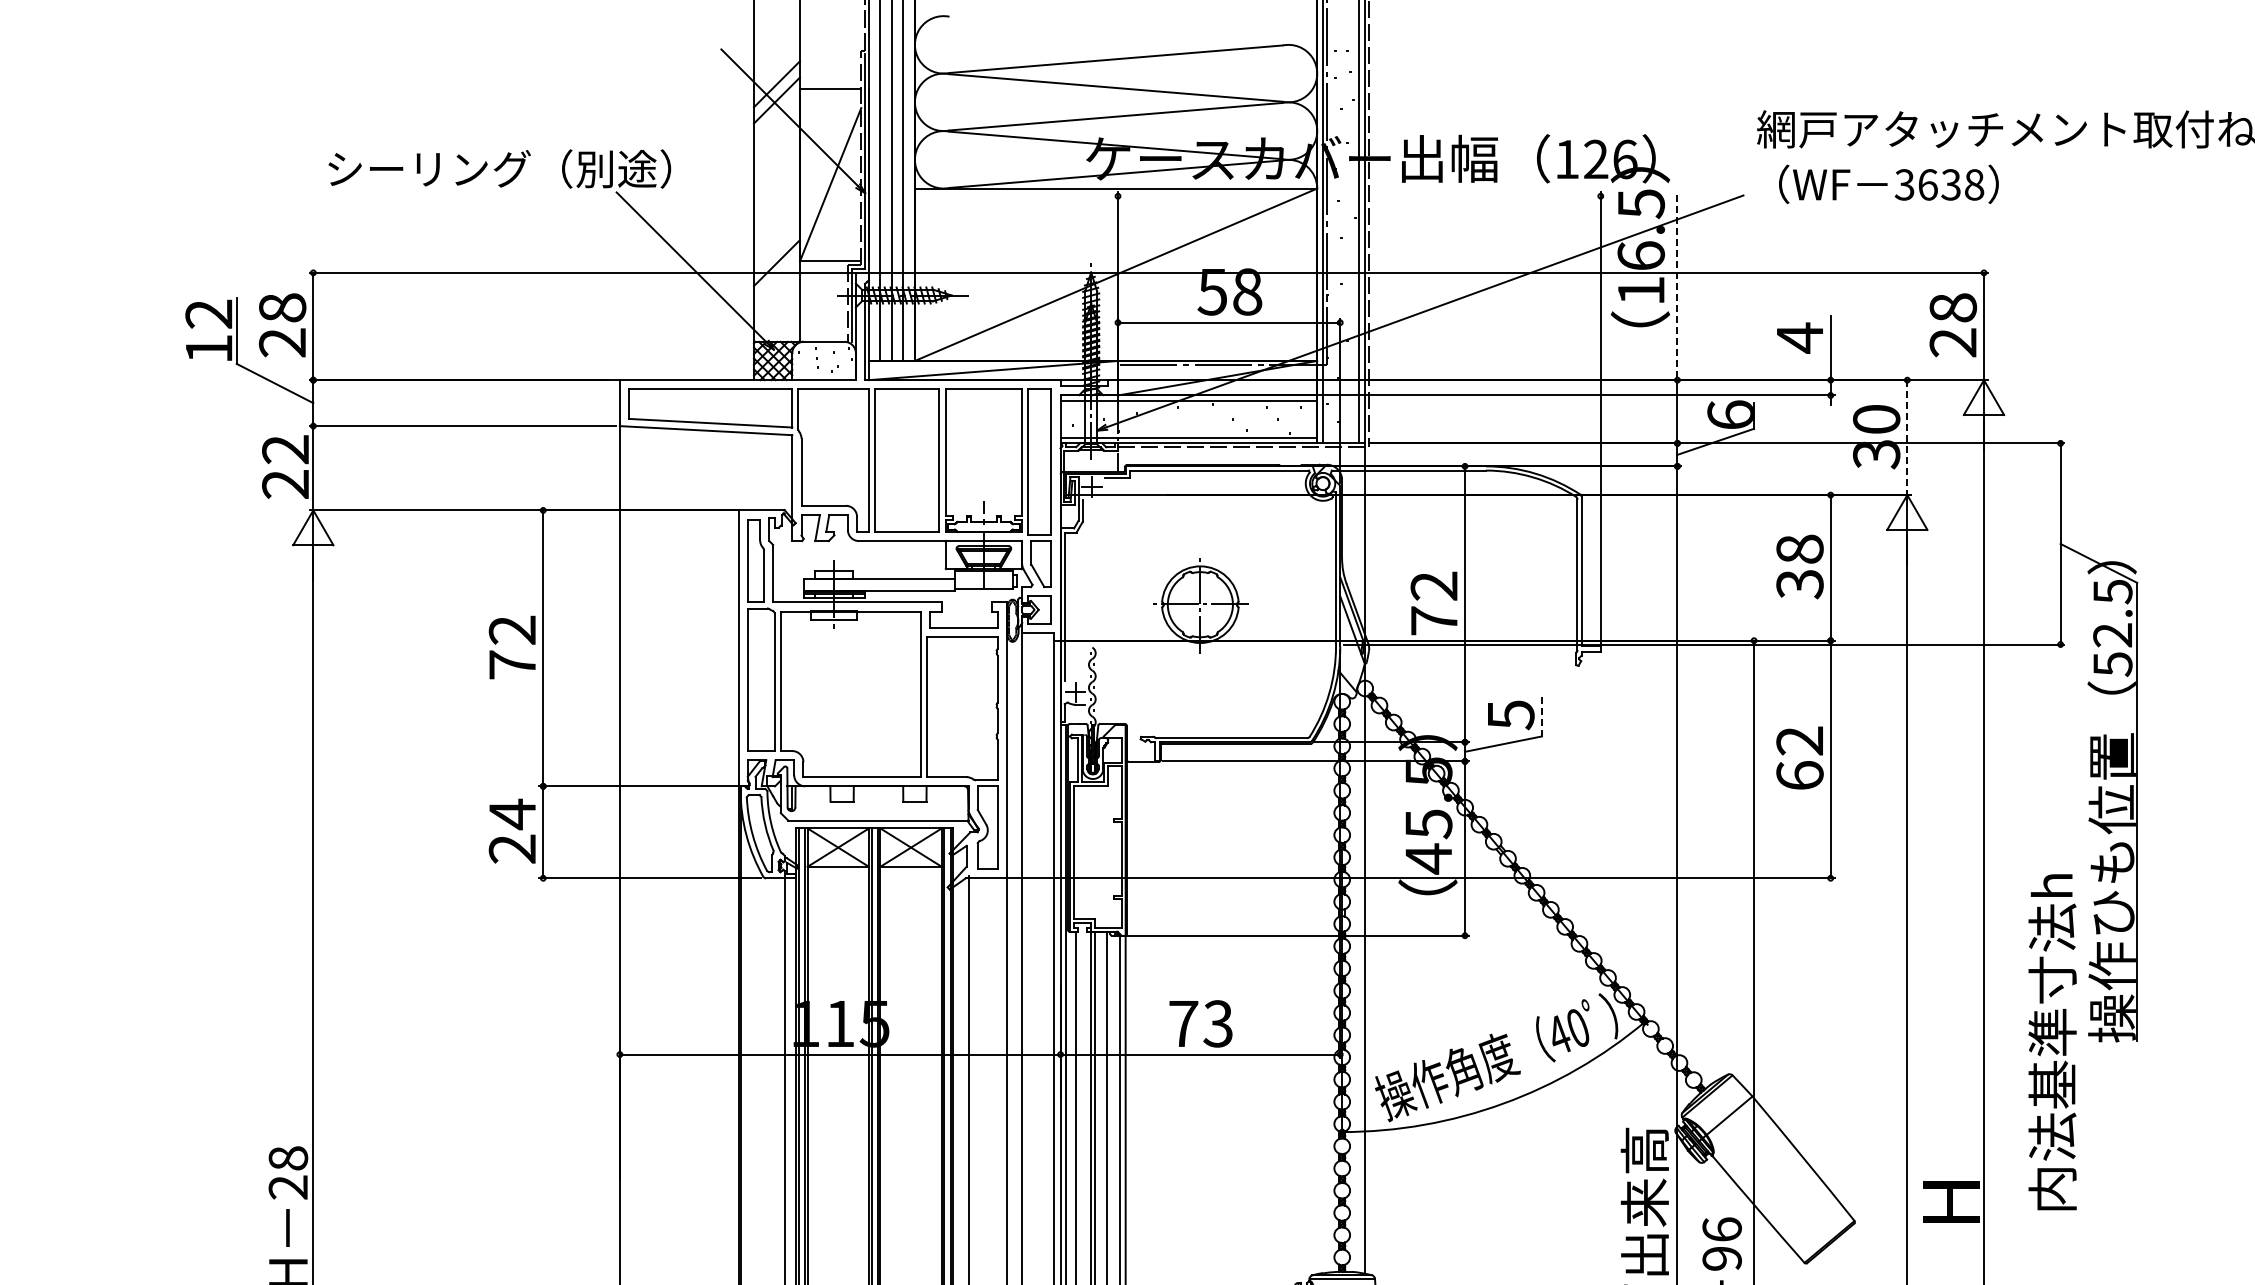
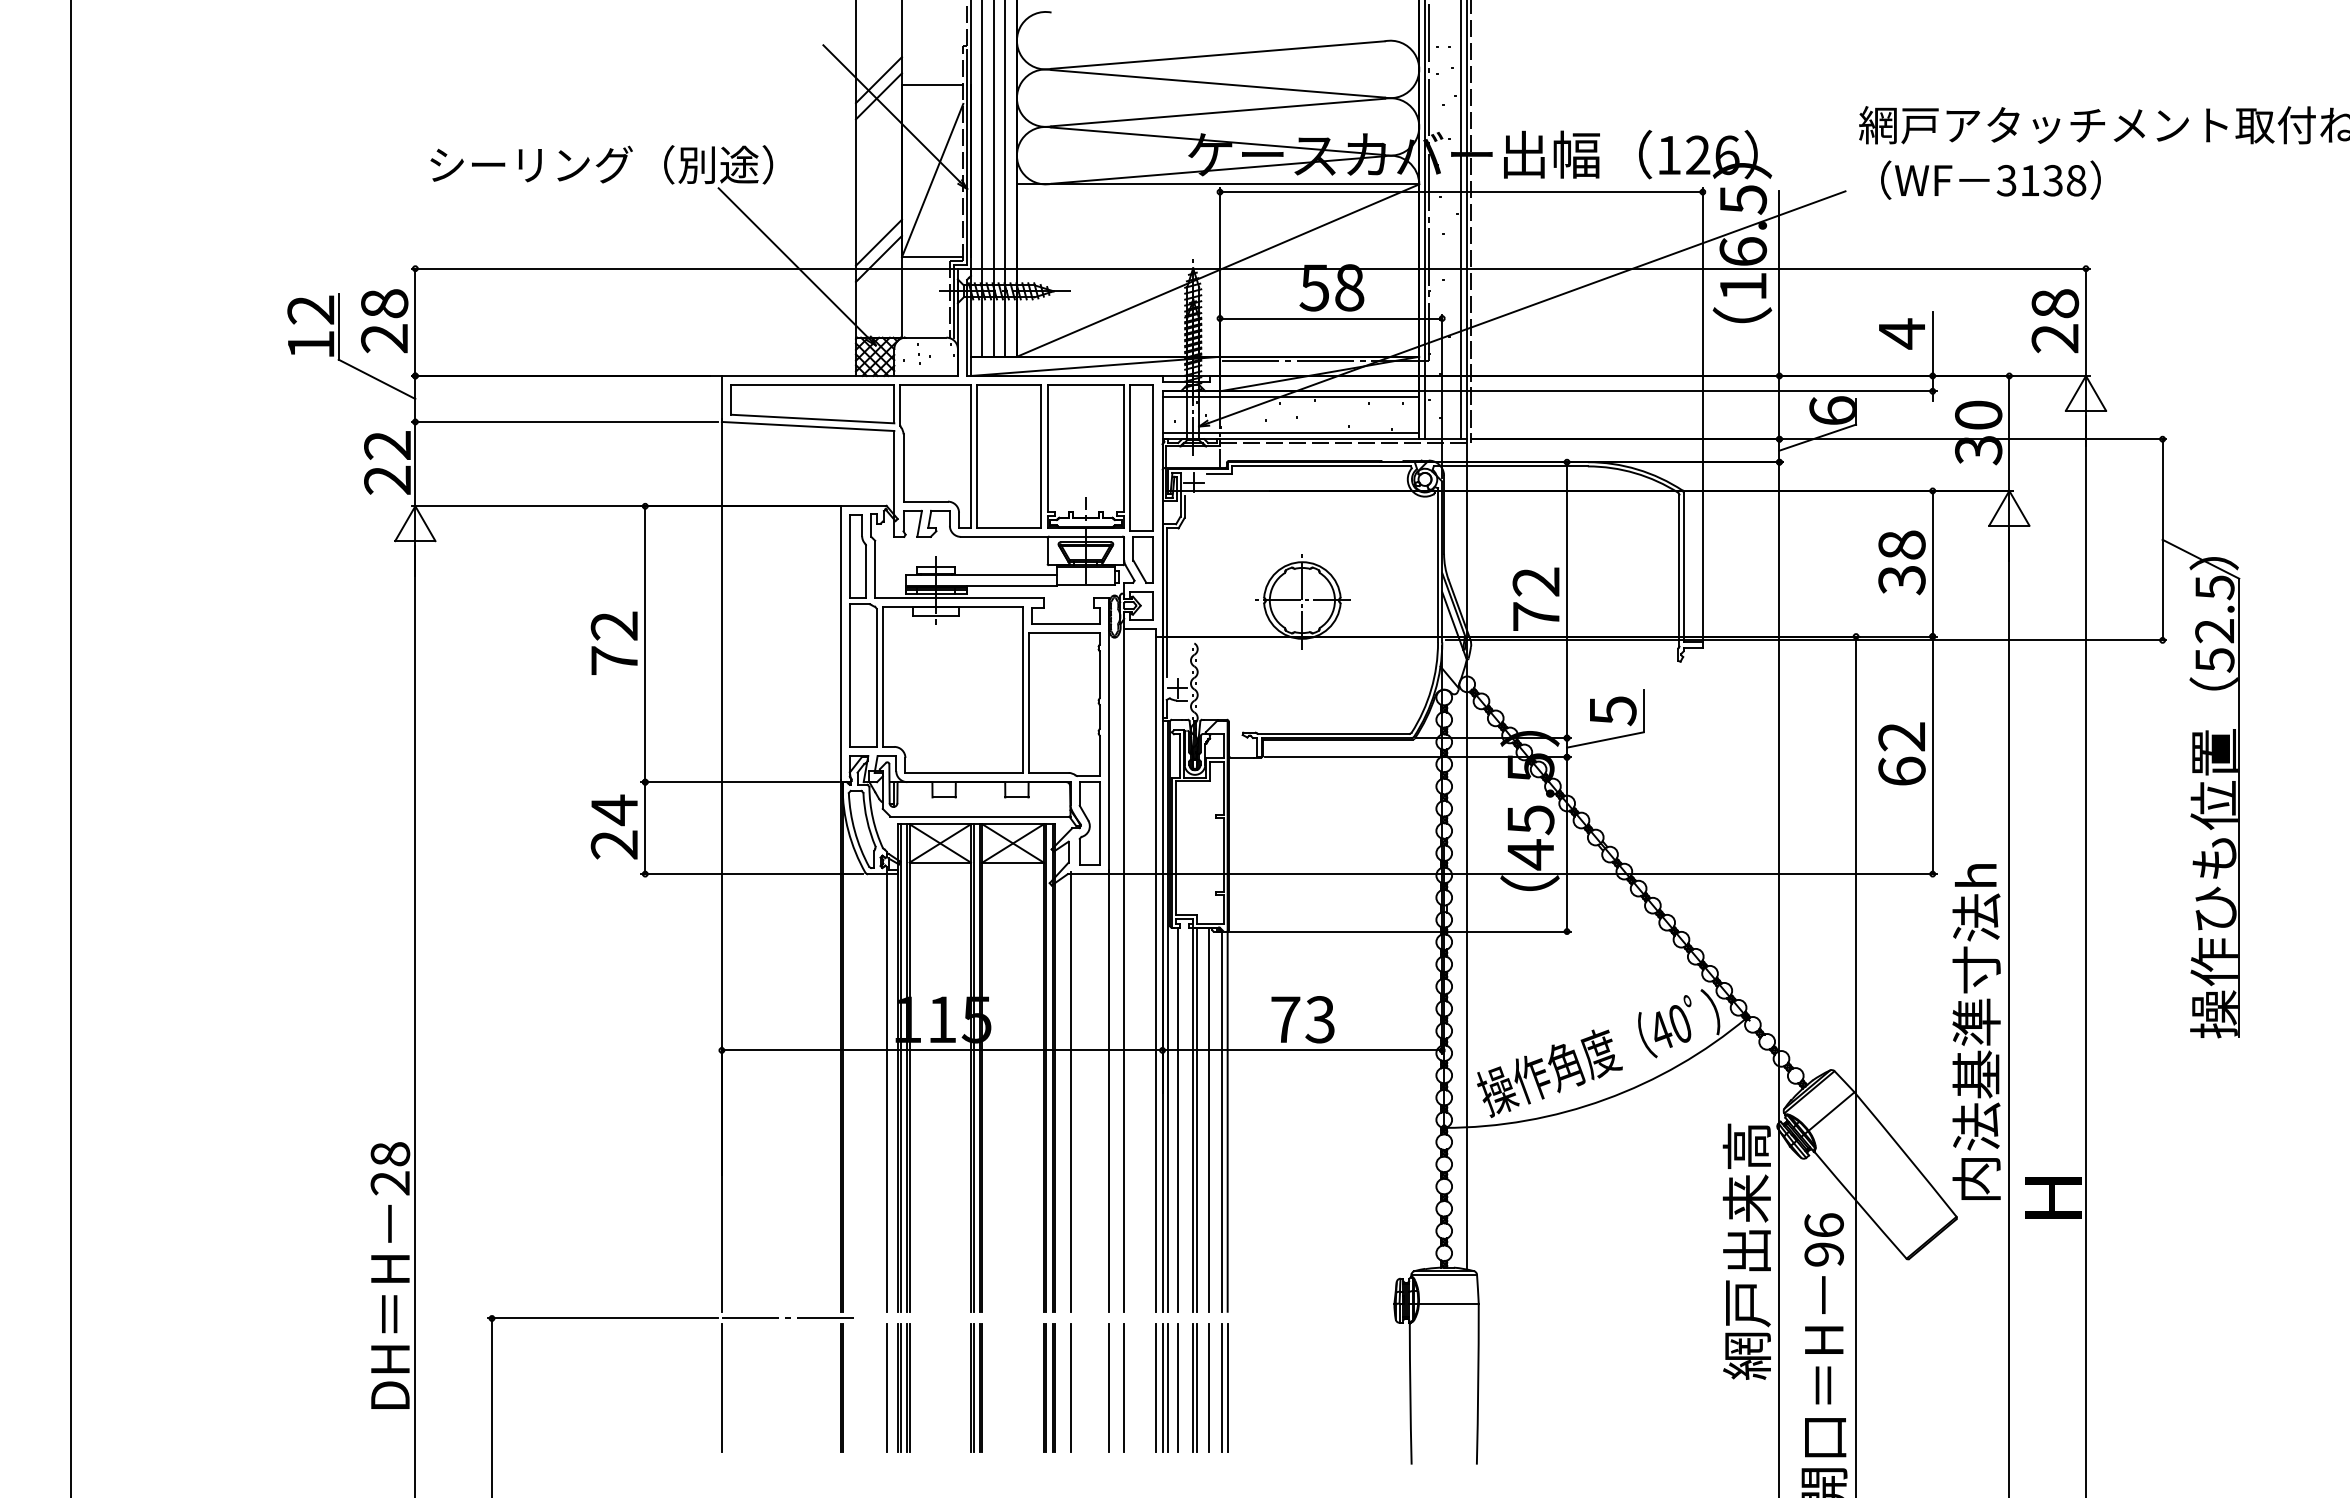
text: (1928, 184) -> (2030, 180), 3638 -> 3138
line: (1359, 196) -> (1461, 192), added
line: (776, 246) -> (878, 242), added
line: (1677, 287) -> (1779, 283), dashed -> solid
line: (1907, 437) -> (2009, 433), dashed -> solid
line: (1541, 715) -> (1643, 711), dashed -> solid
text: (2052, 1041) -> (1976, 1031), moved

